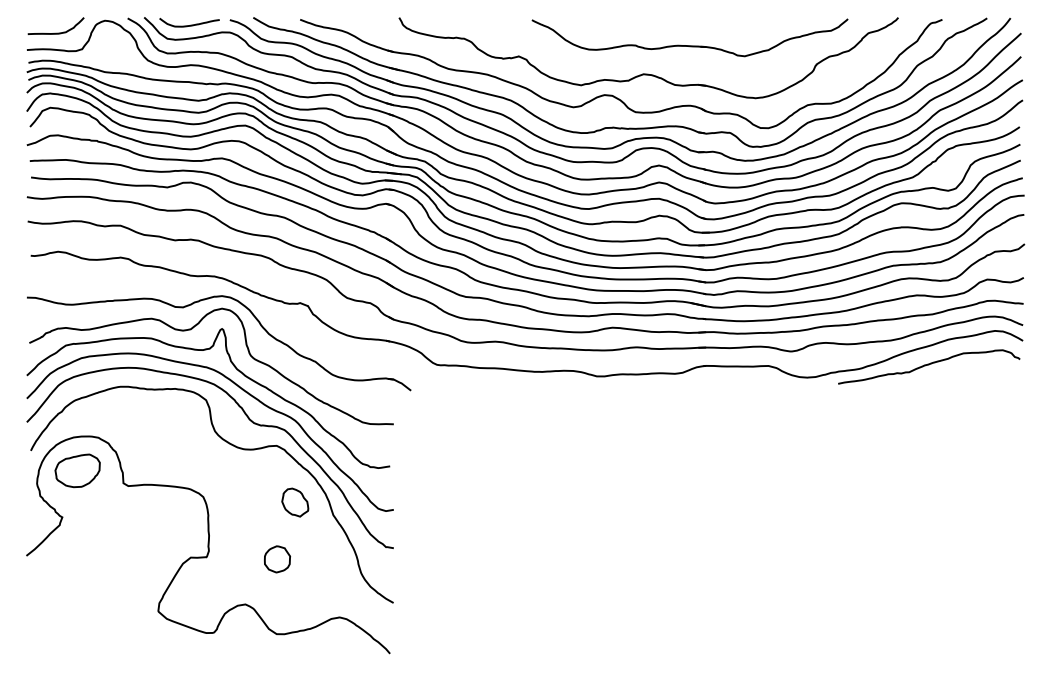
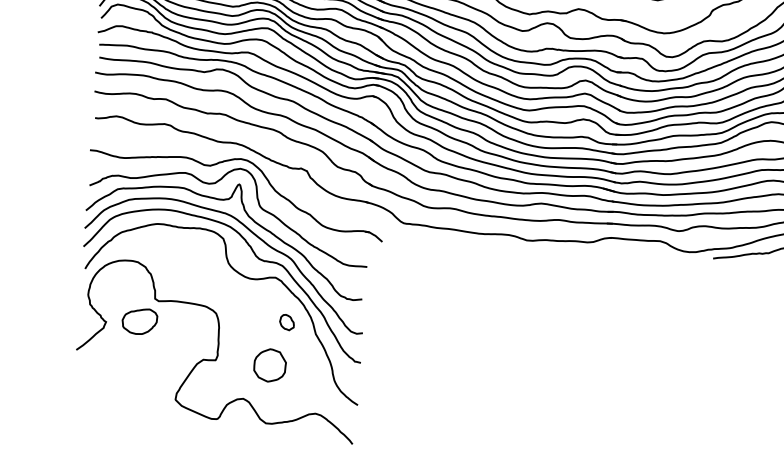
part: (77, 470) -> (139, 321), moved
part: (295, 502) -> (287, 322), size x0.7
part: (277, 559) -> (270, 365), size x1.6

